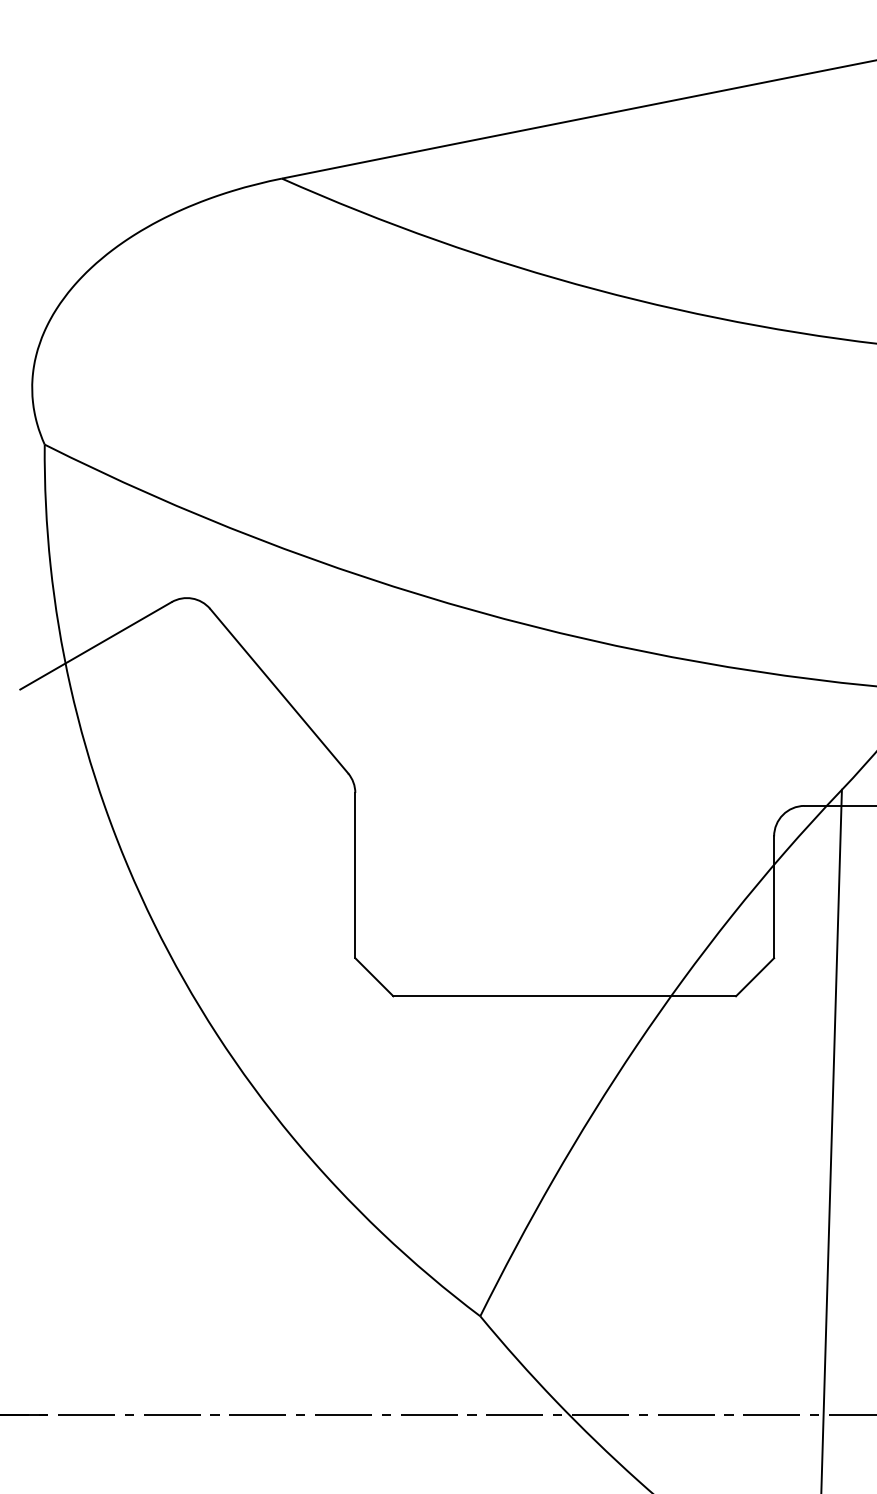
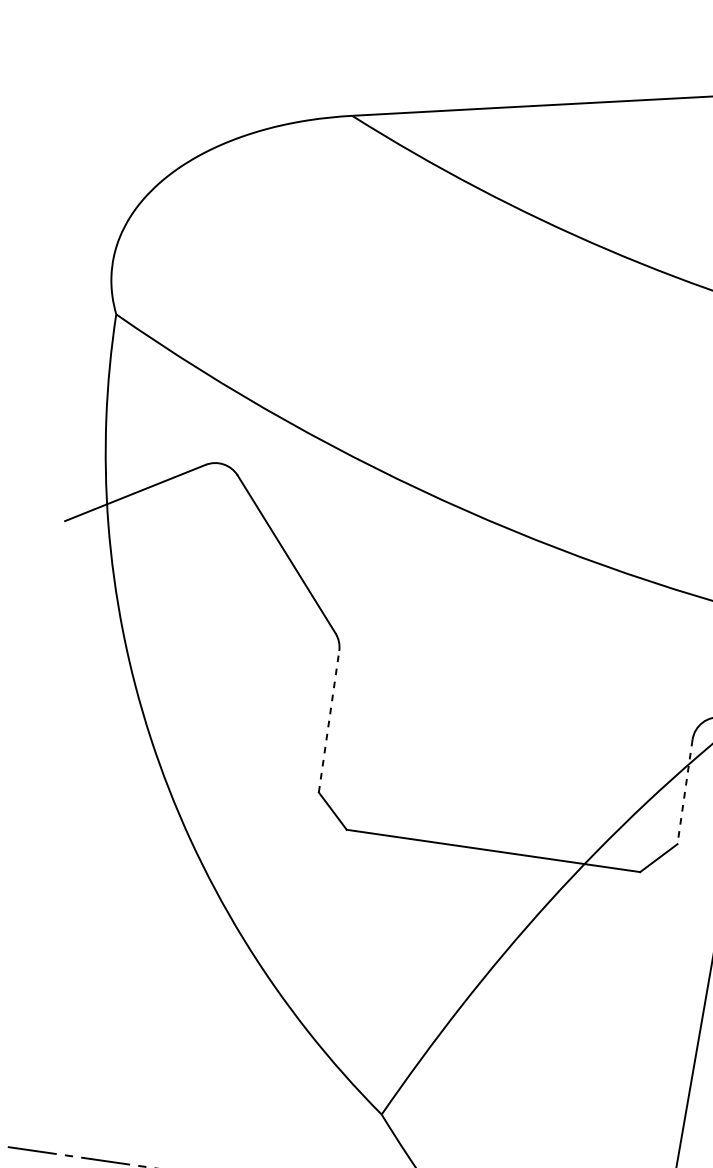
line: (355, 875) -> (329, 721), solid -> dashed
line: (774, 897) -> (685, 792), solid -> dashed

